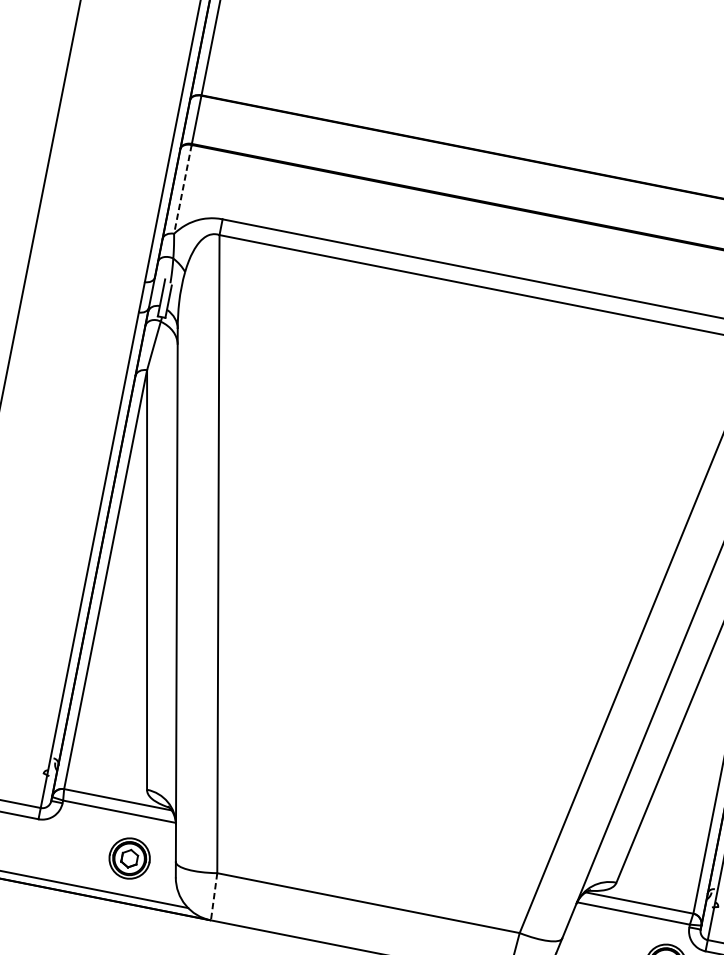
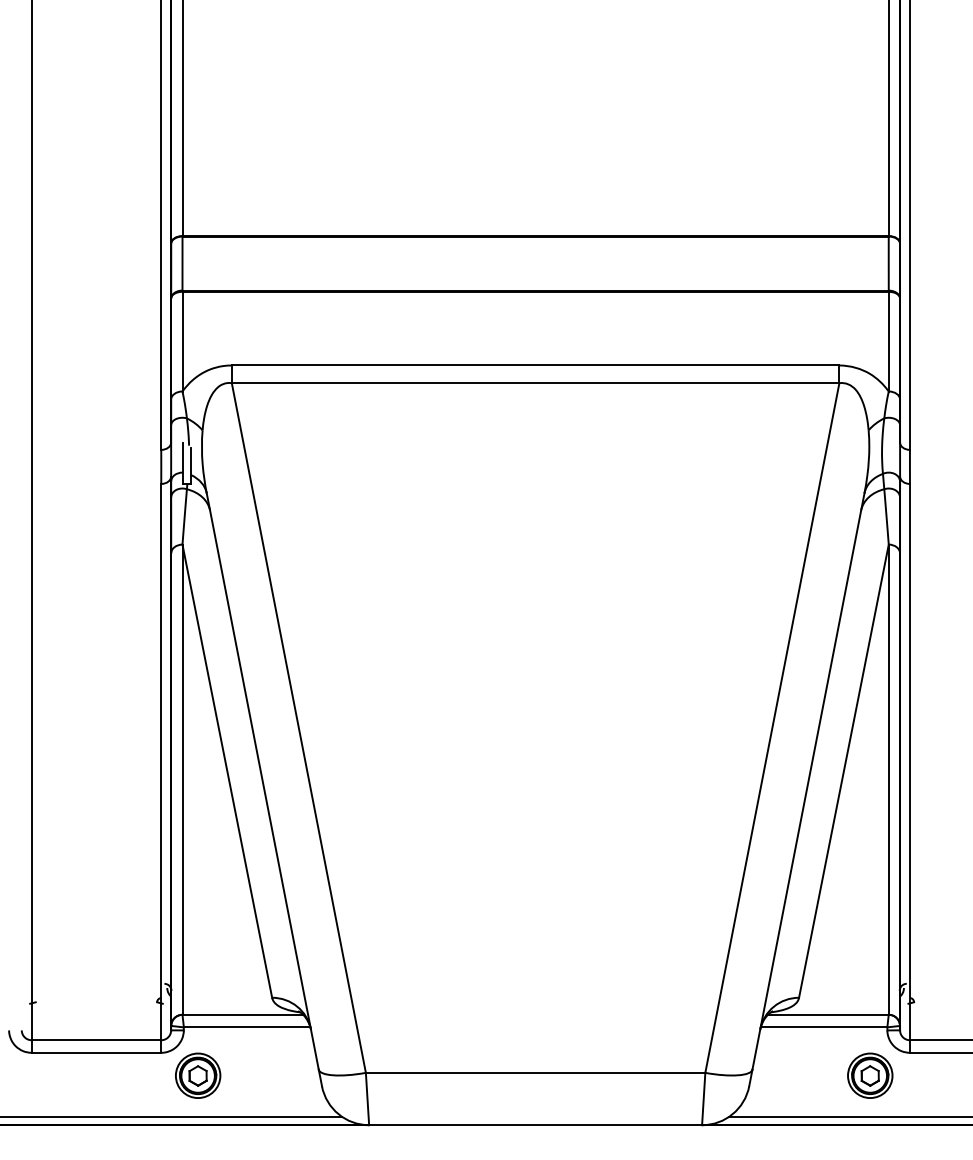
line: (182, 189) -> (182, 341), dashed -> solid
part: (130, 858) -> (198, 1075), moved
line: (214, 897) -> (367, 1099), dashed -> solid

